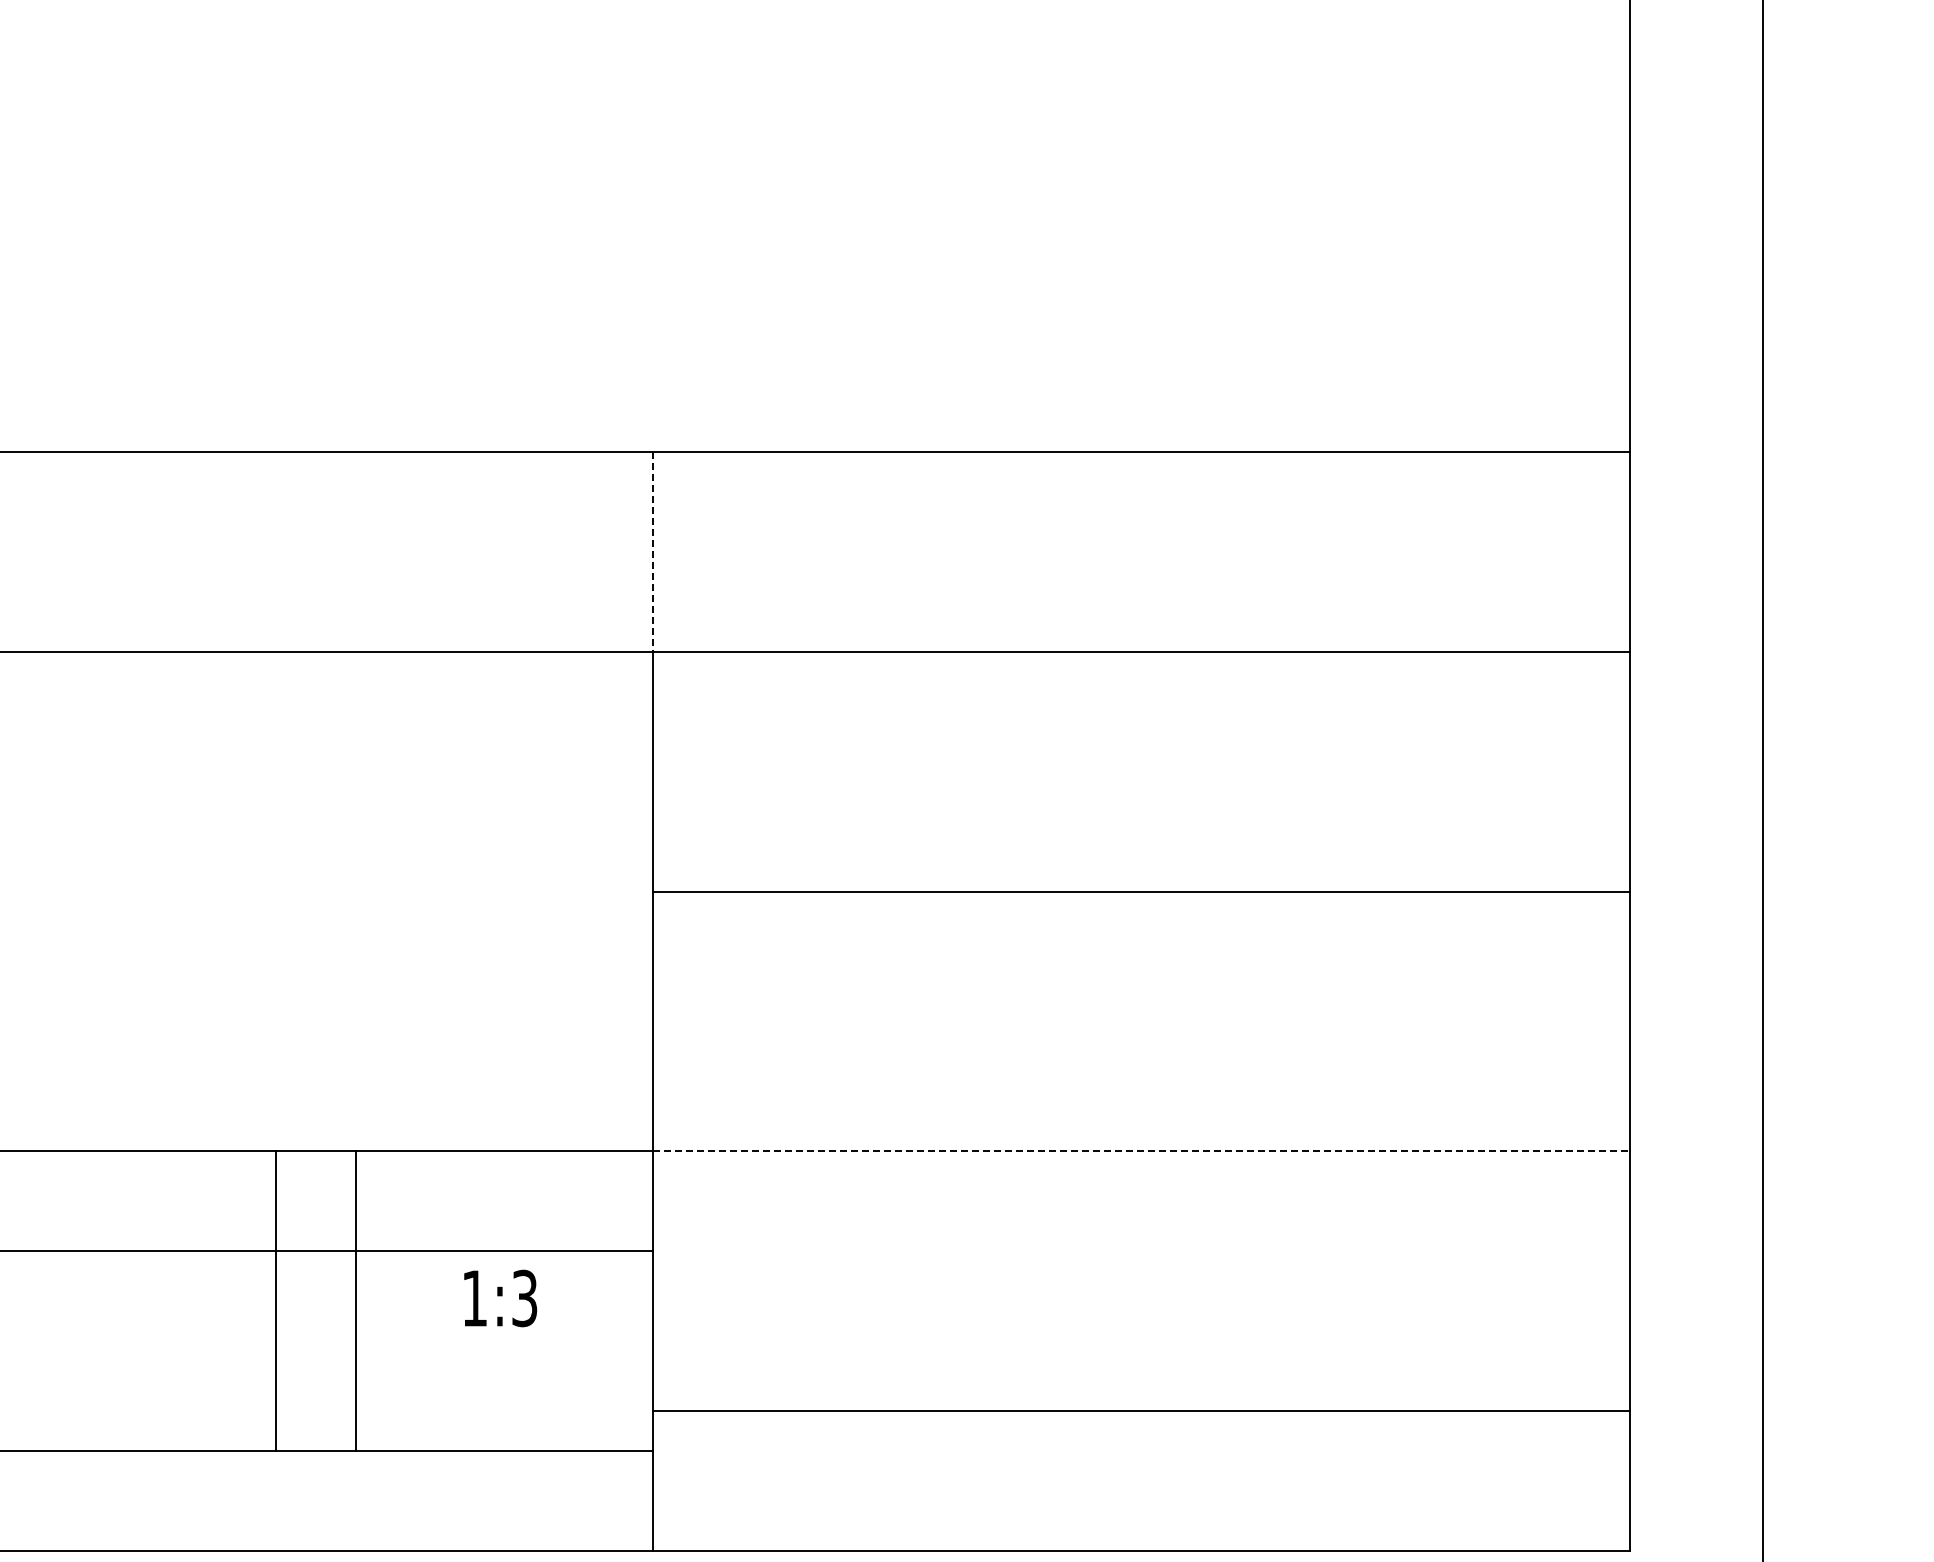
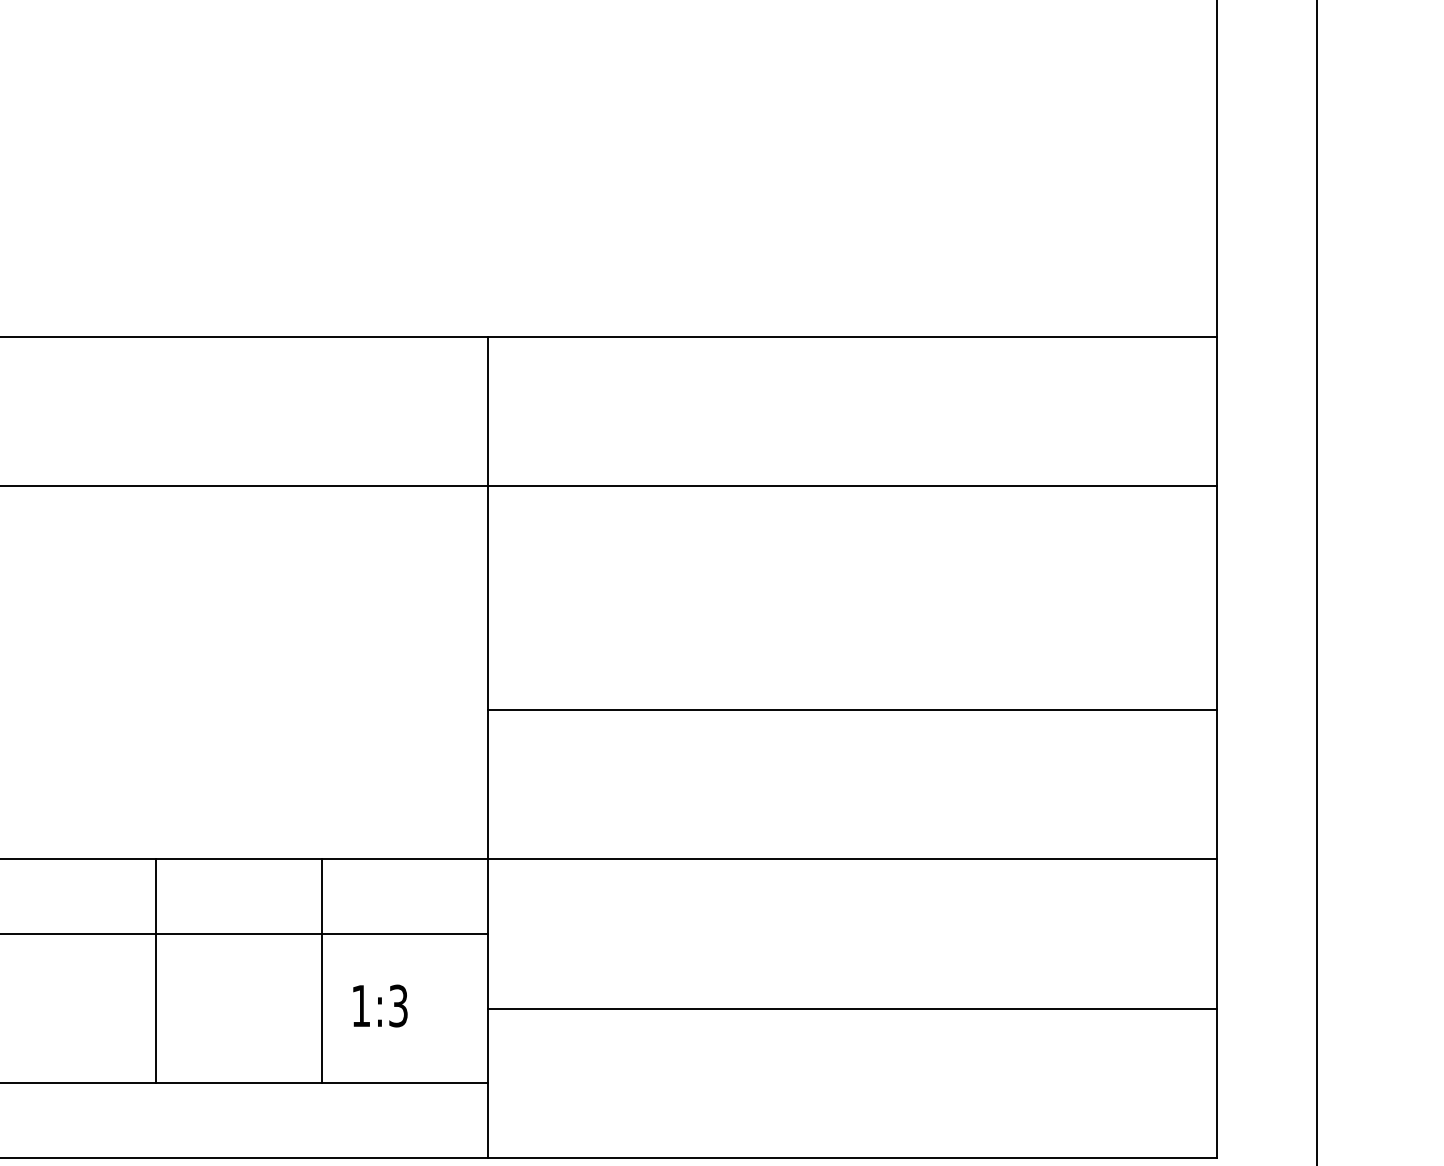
line: (653, 551) -> (487, 411), dashed -> solid
line: (1141, 892) -> (852, 710), moved
line: (1142, 1151) -> (853, 859), dashed -> solid
text: (500, 1298) -> (380, 1006), moved
line: (275, 1300) -> (156, 970), moved
line: (355, 1300) -> (322, 970), moved
line: (1141, 1410) -> (852, 1008), moved

